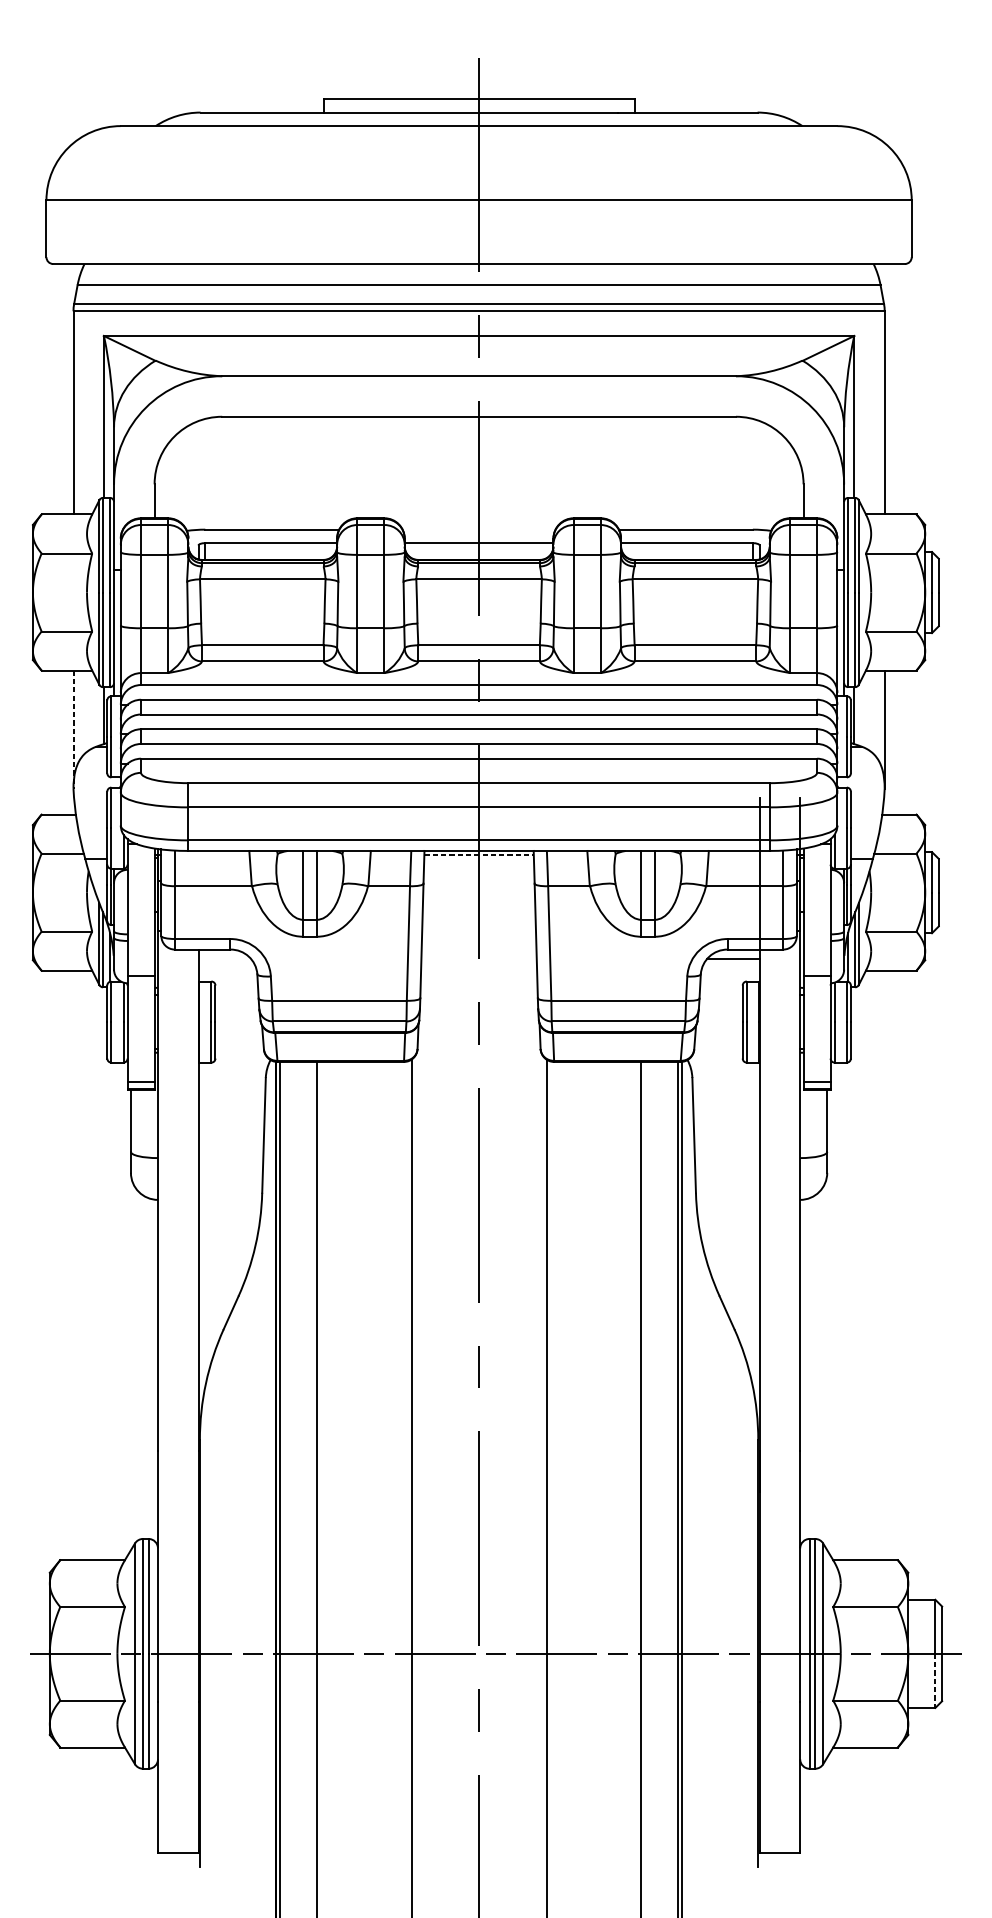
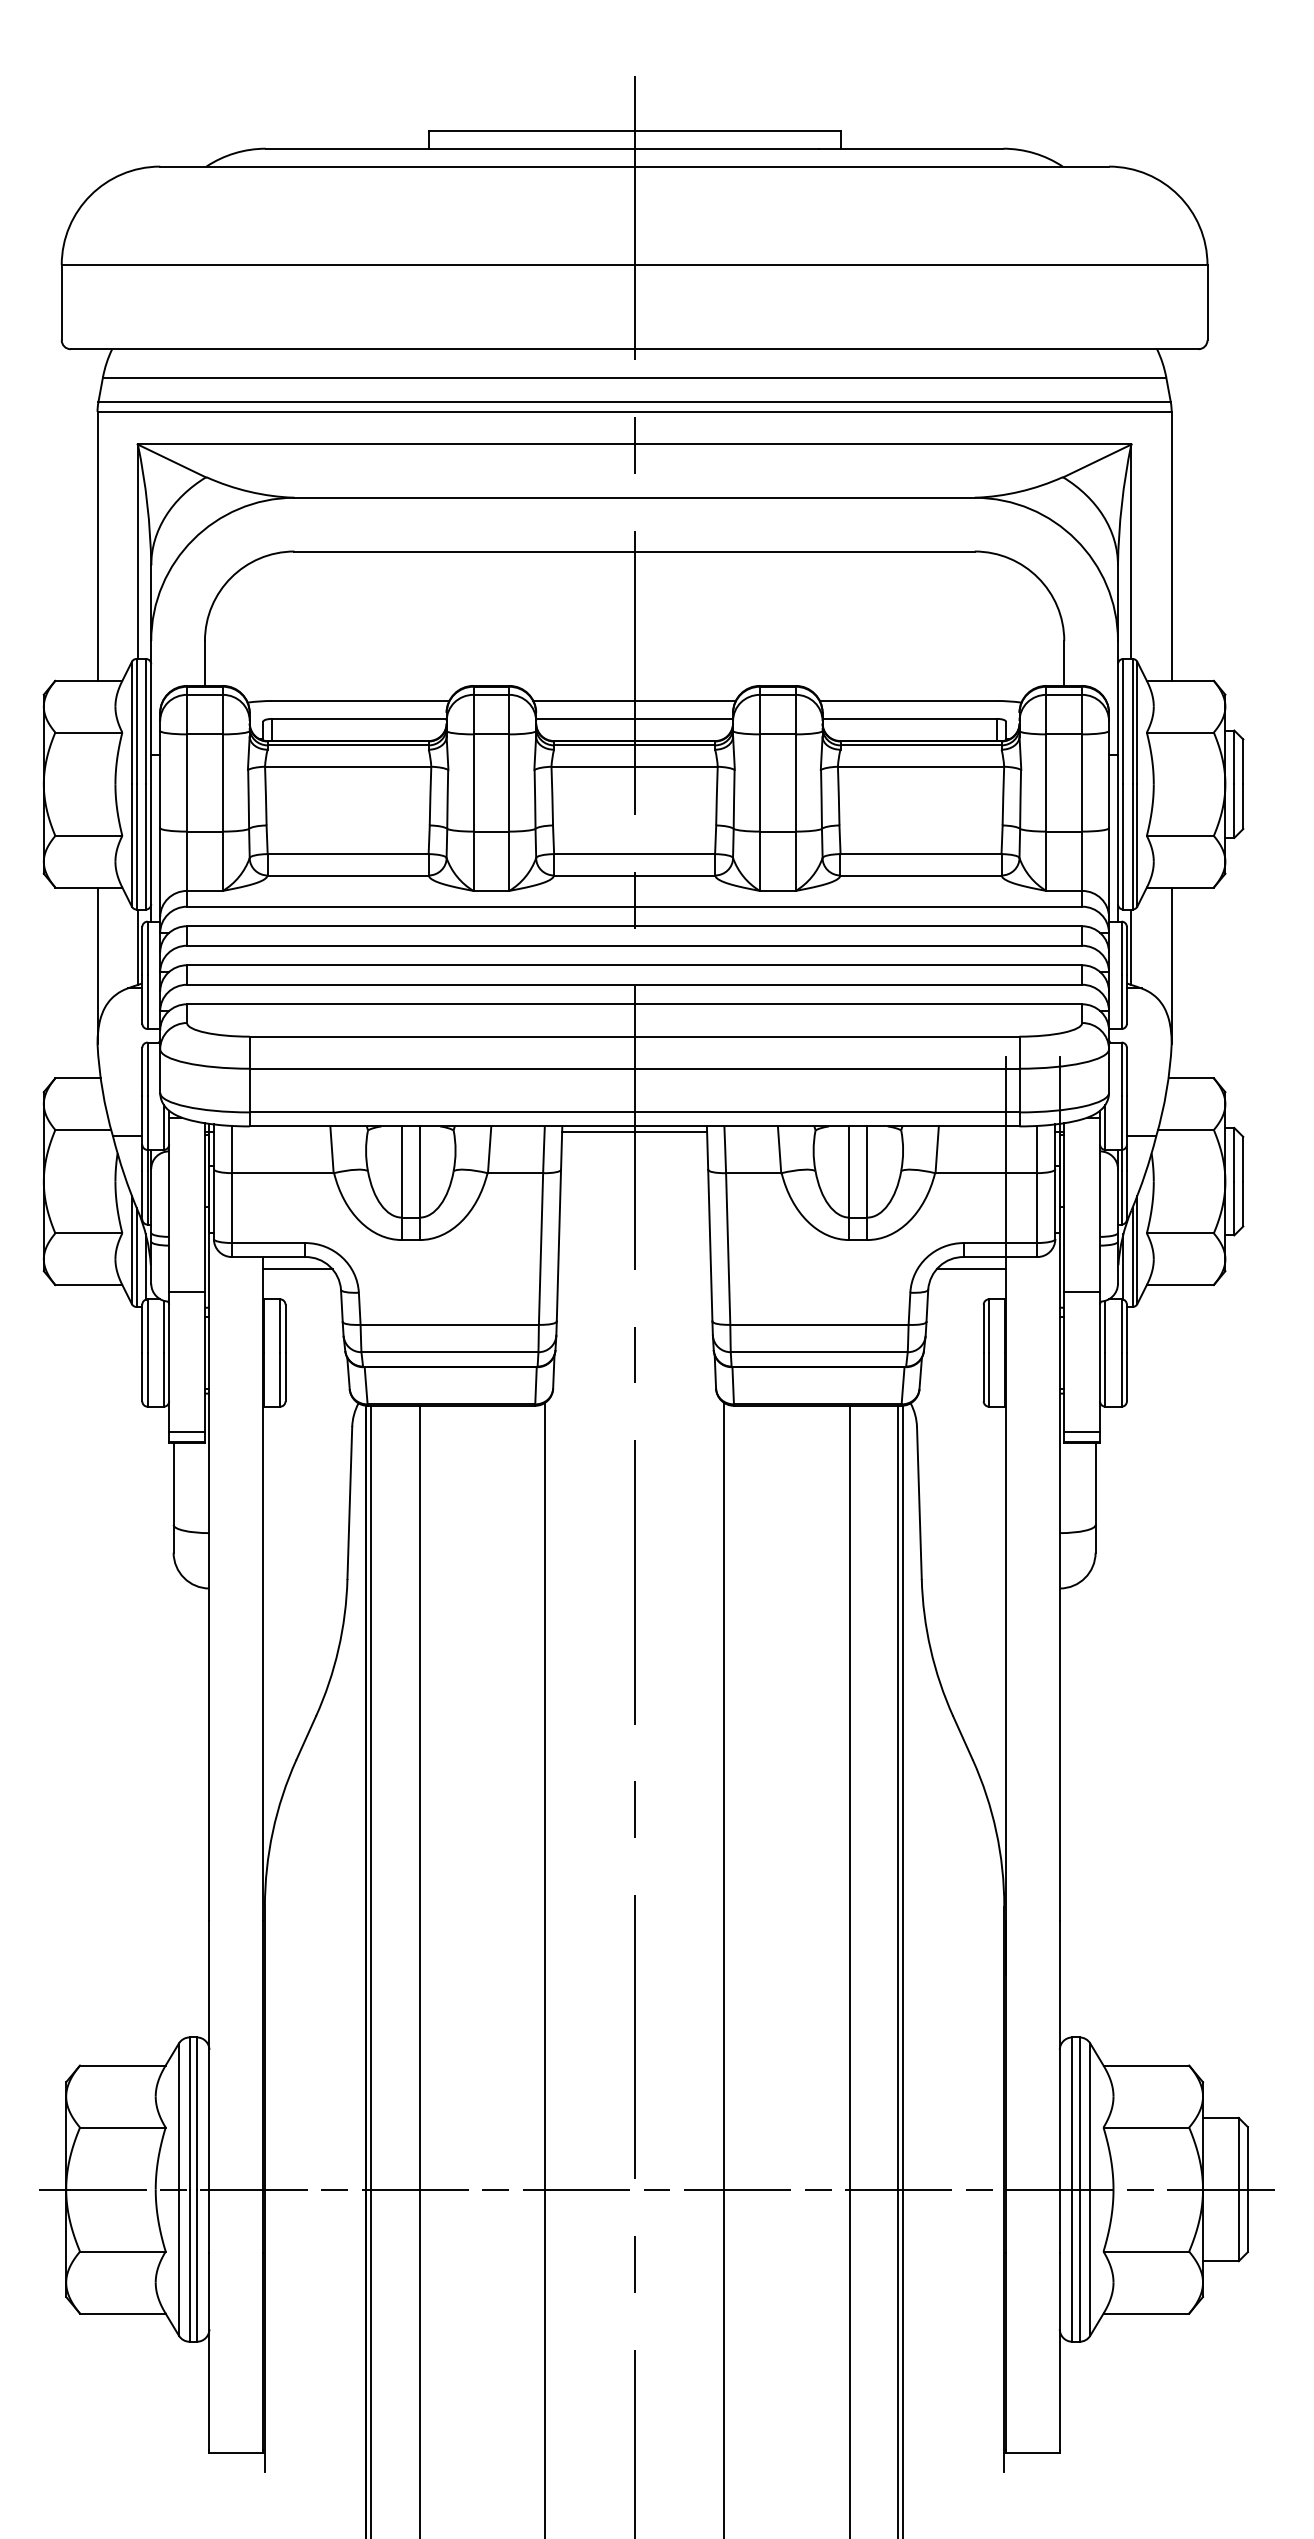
line: (479, 530) -> (634, 701), added
line: (73, 730) -> (97, 966), dashed -> solid
line: (479, 855) -> (635, 1132), dashed -> solid
line: (224, 959) -> (297, 1269), added
line: (935, 1680) -> (1238, 2225), dashed -> solid

